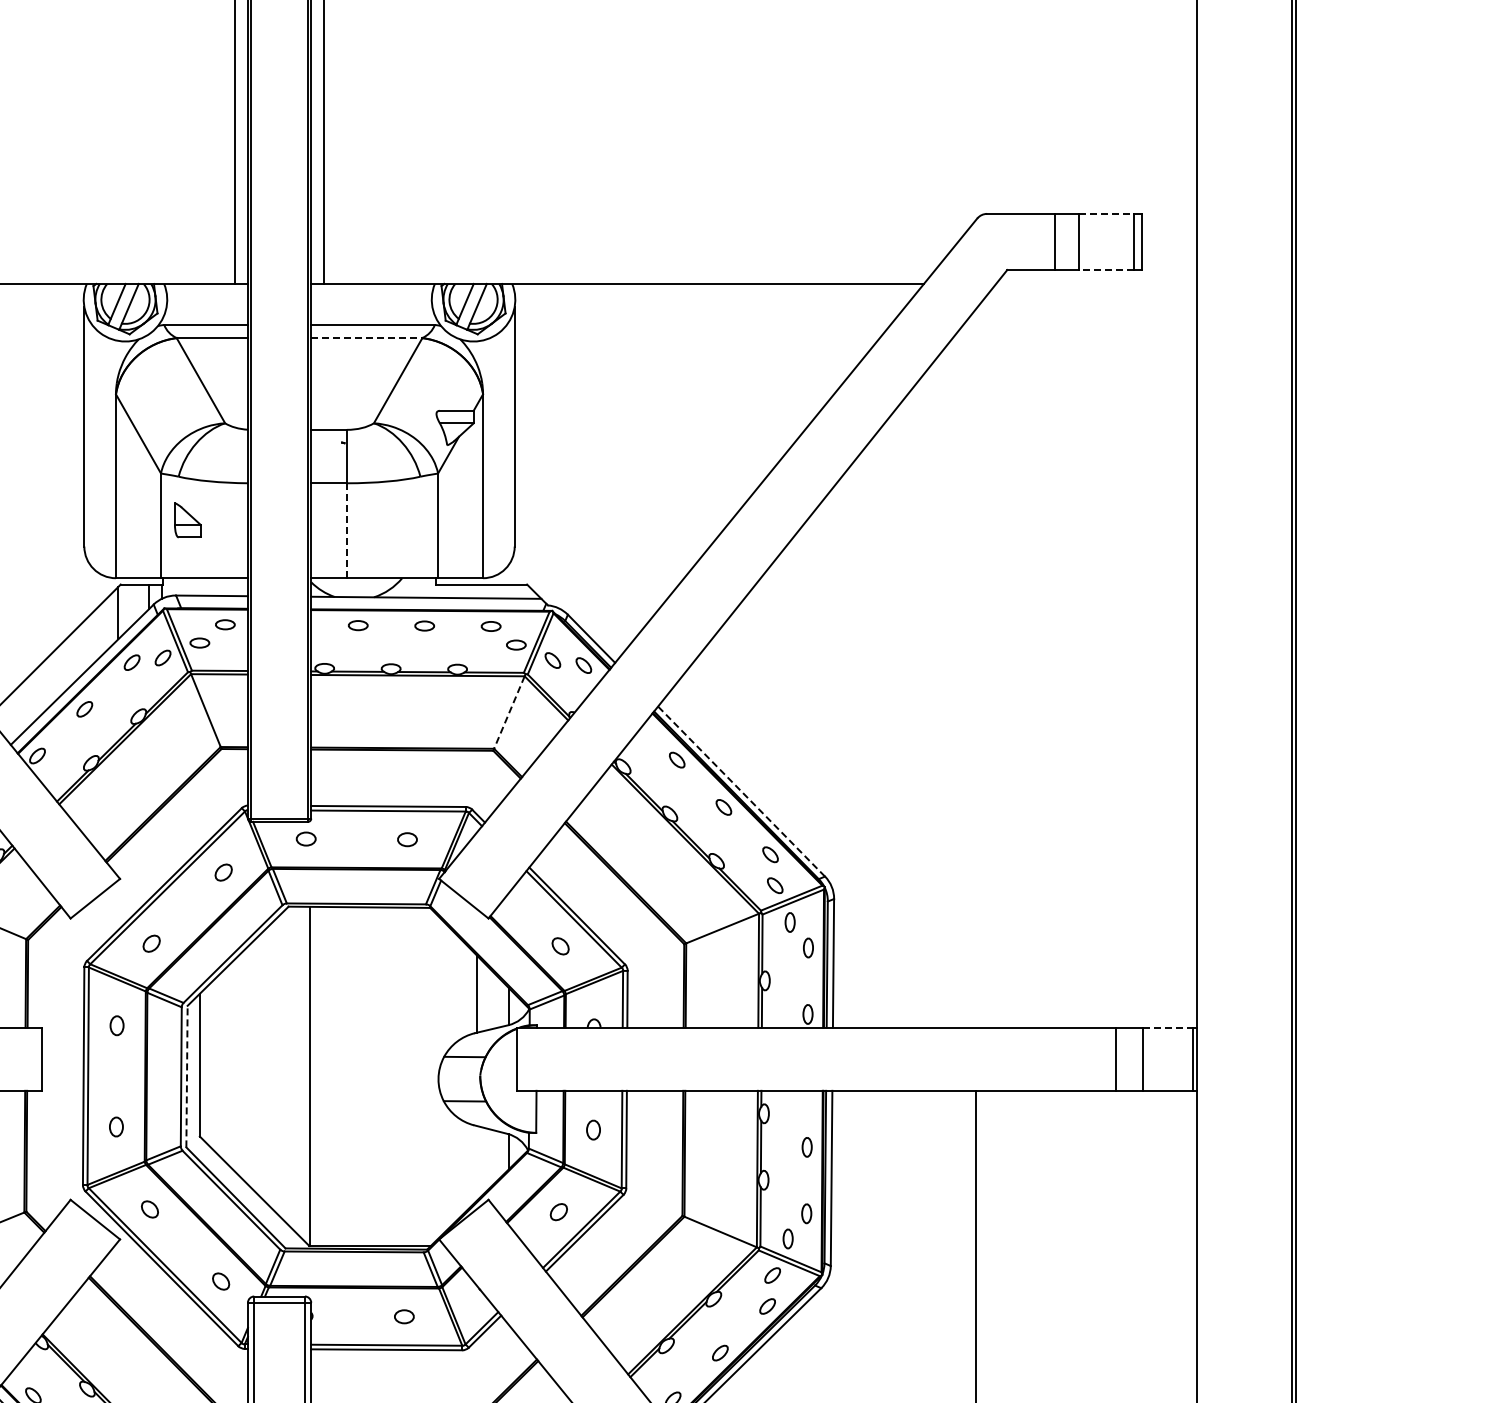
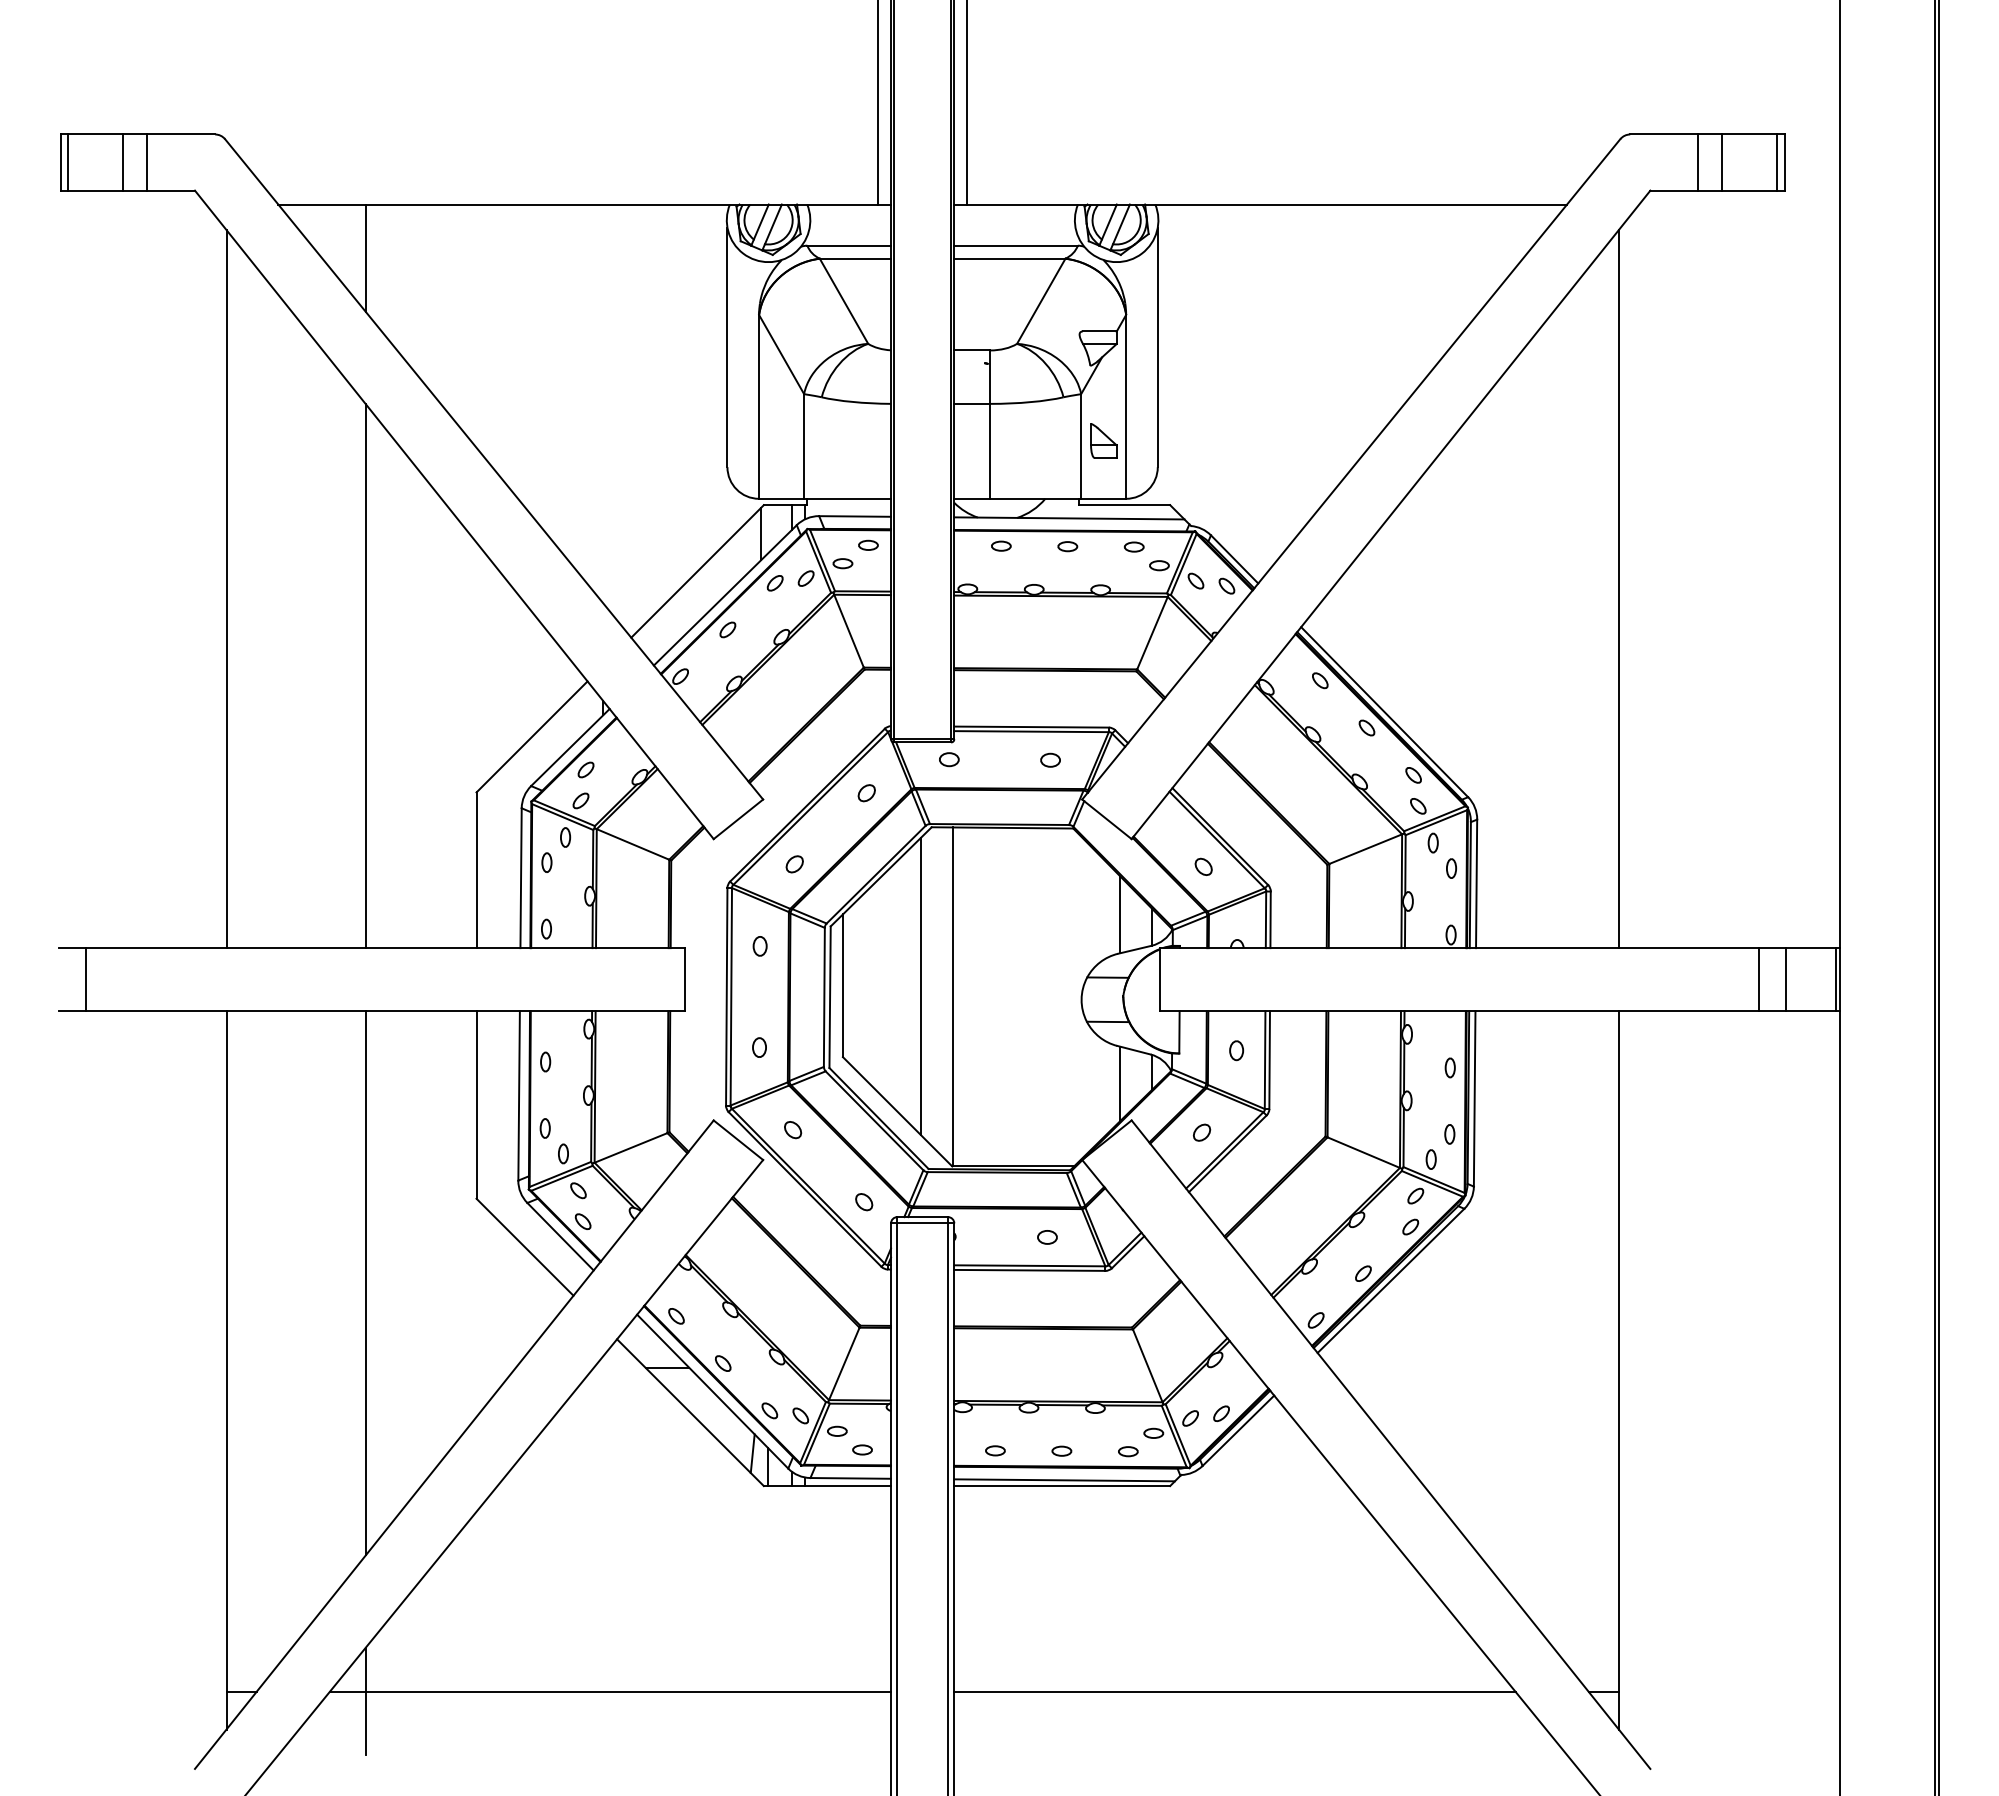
line: (1107, 213) -> (1750, 134), dashed -> solid
line: (1106, 269) -> (1749, 190), dashed -> solid
line: (366, 337) -> (1009, 258), dashed -> solid
part: (187, 519) -> (1103, 440), moved
line: (347, 530) -> (990, 451), dashed -> solid
line: (975, 668) -> (1618, 589), added
line: (509, 712) -> (1152, 633), dashed -> solid
line: (741, 790) -> (1384, 711), dashed -> solid
line: (1168, 1027) -> (1811, 948), dashed -> solid
line: (278, 1065) -> (921, 986), added
line: (187, 1076) -> (830, 997), dashed -> solid
line: (477, 1162) -> (1120, 1083), added

